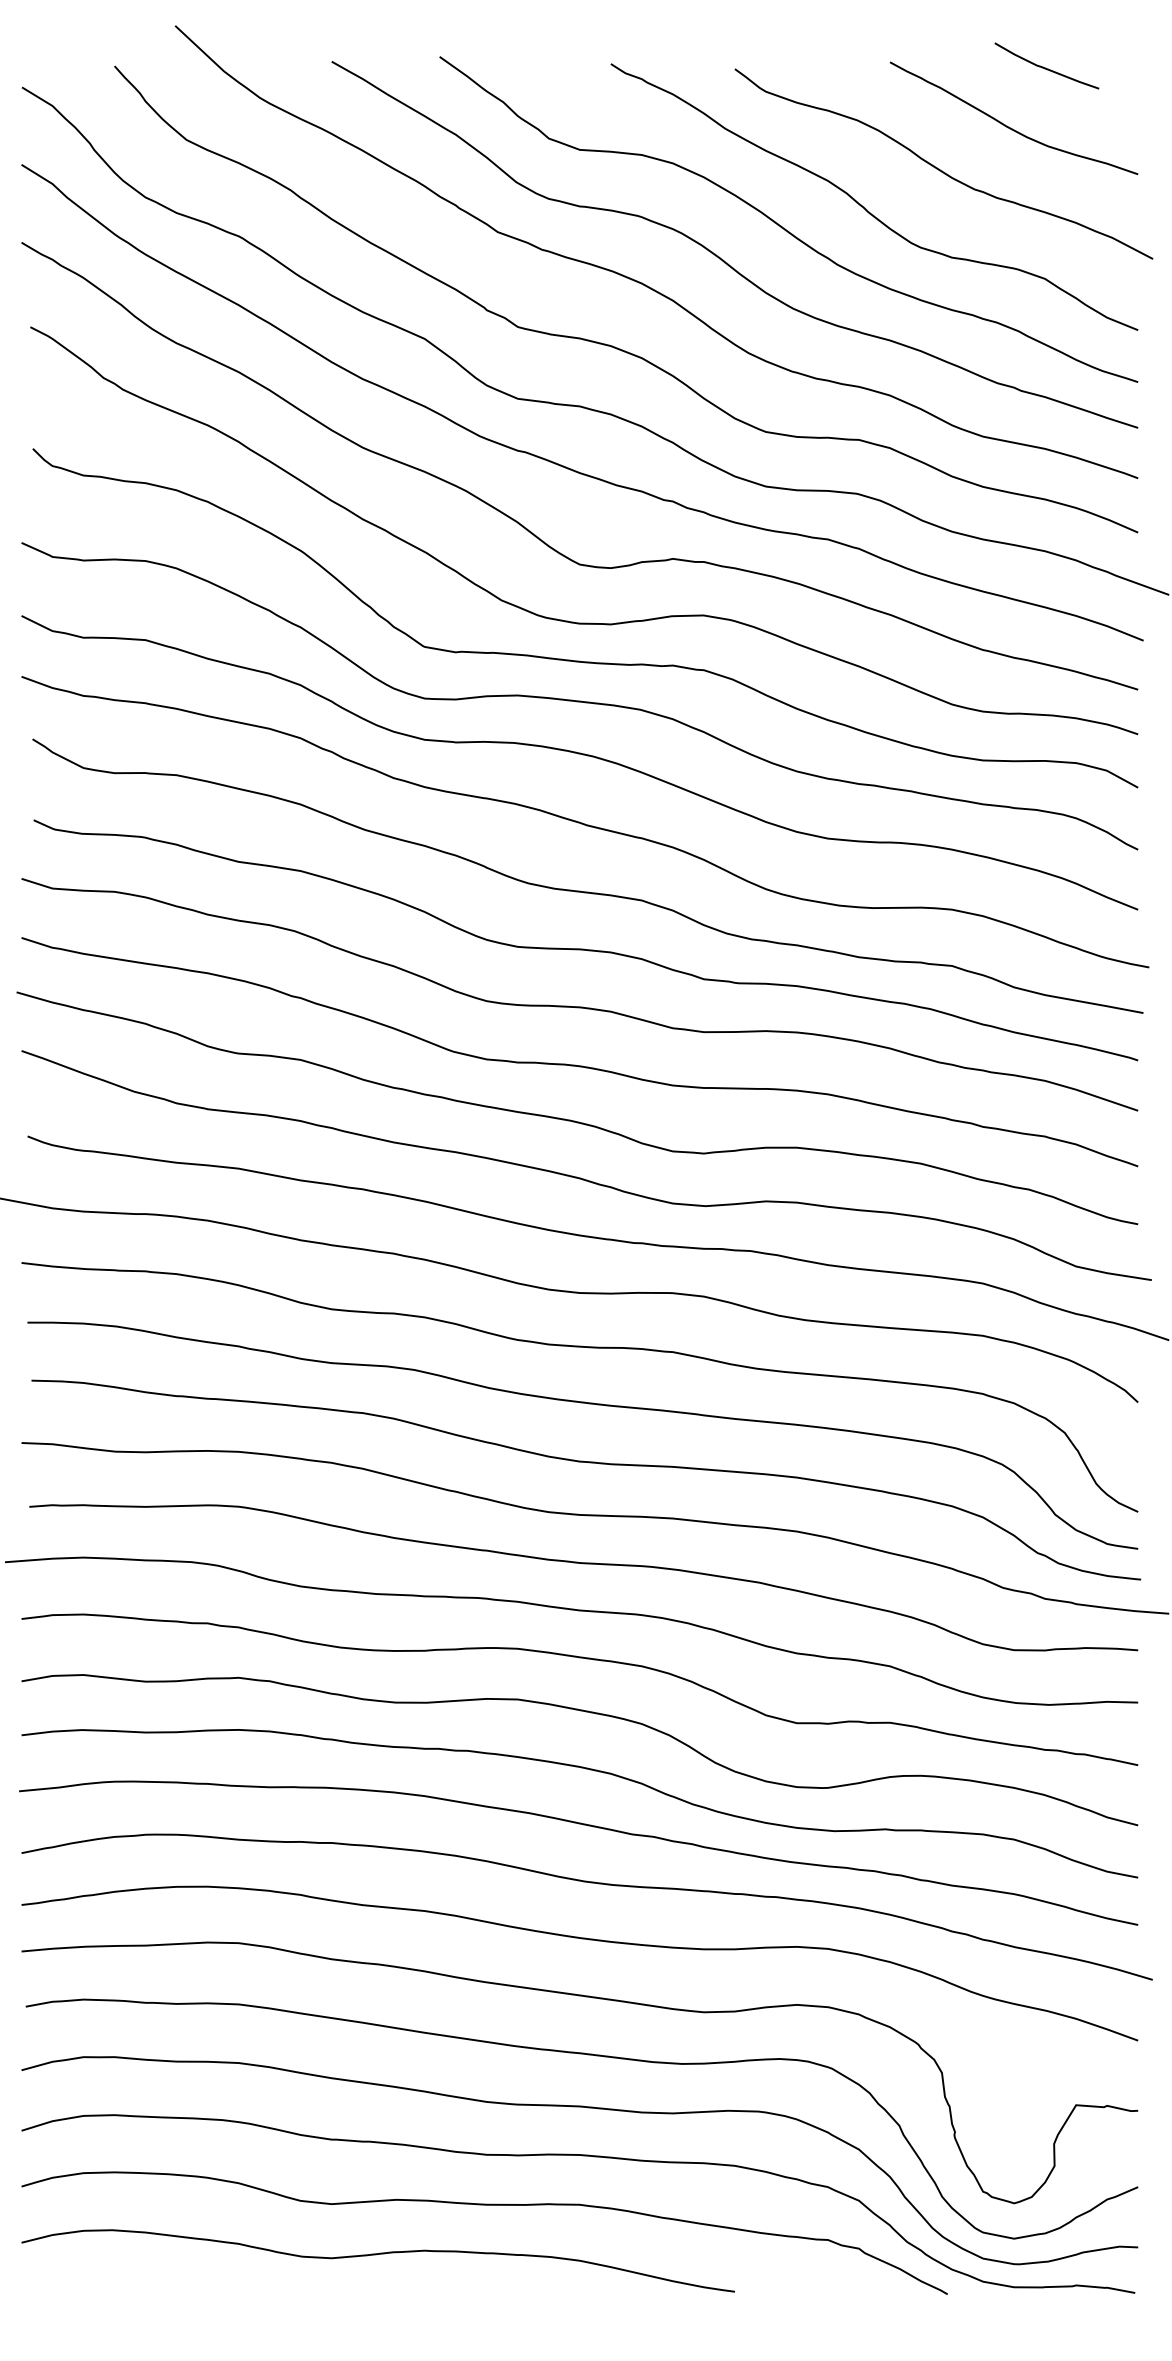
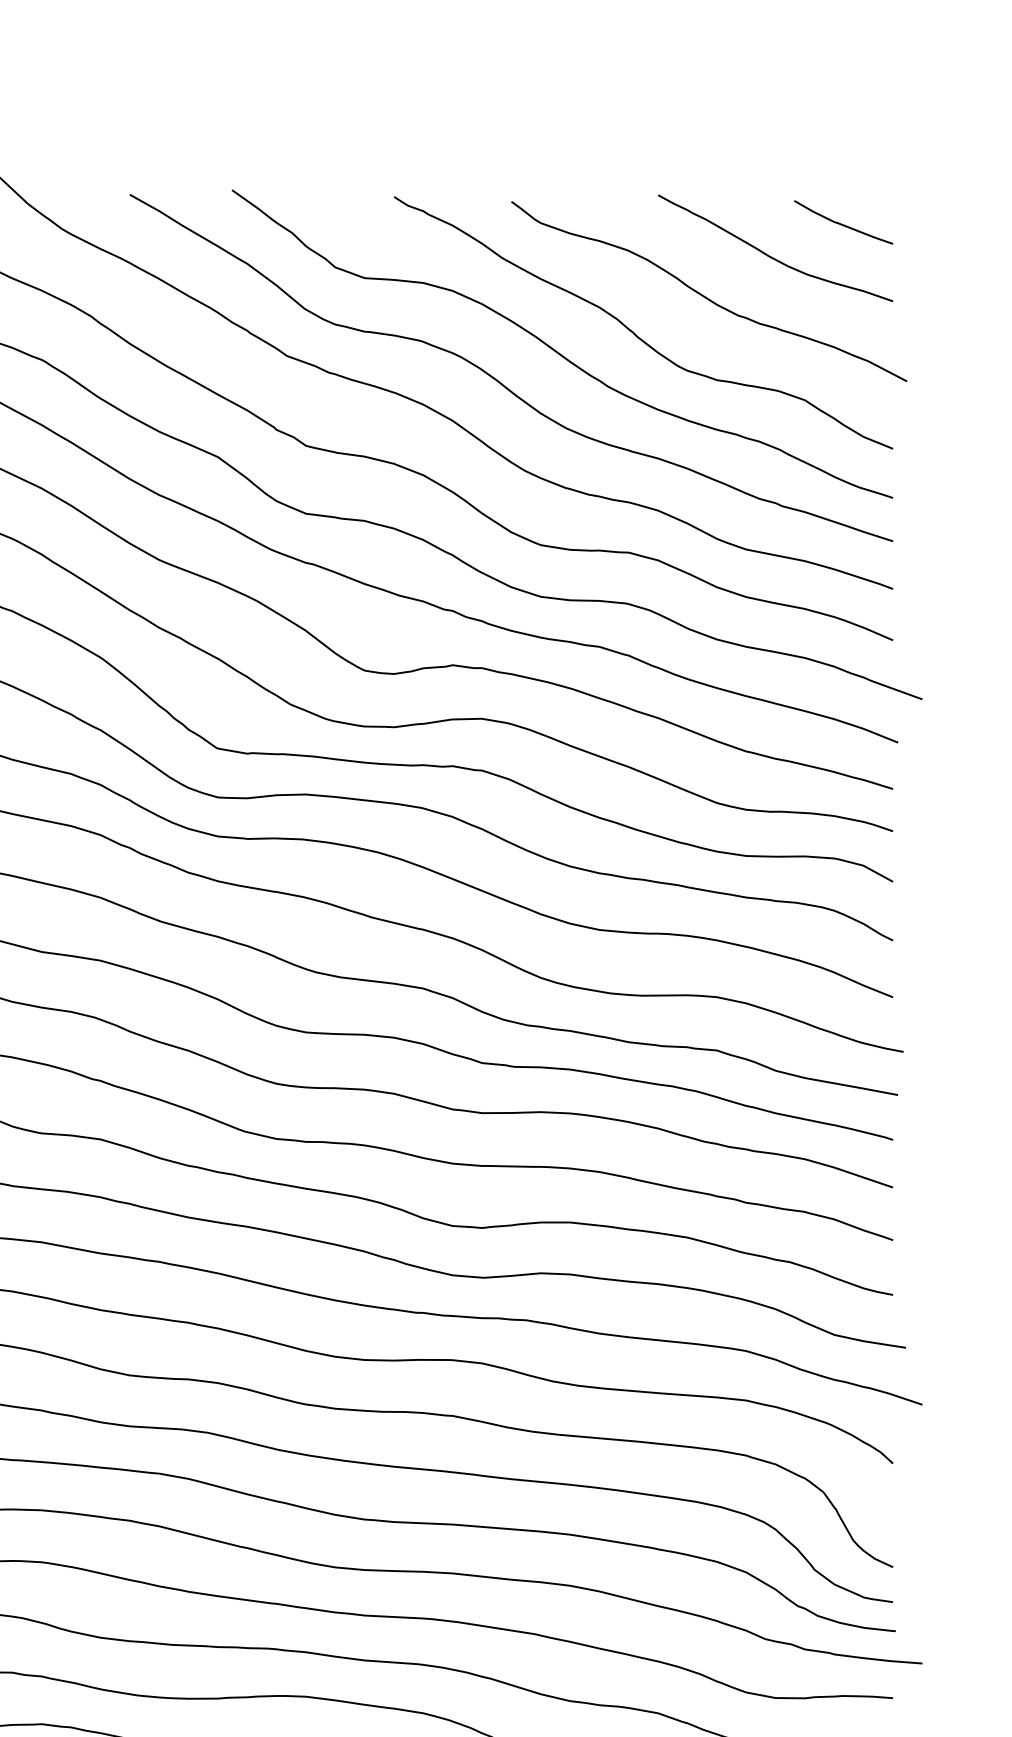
curve: (1045, 67) -> (842, 223), moved

